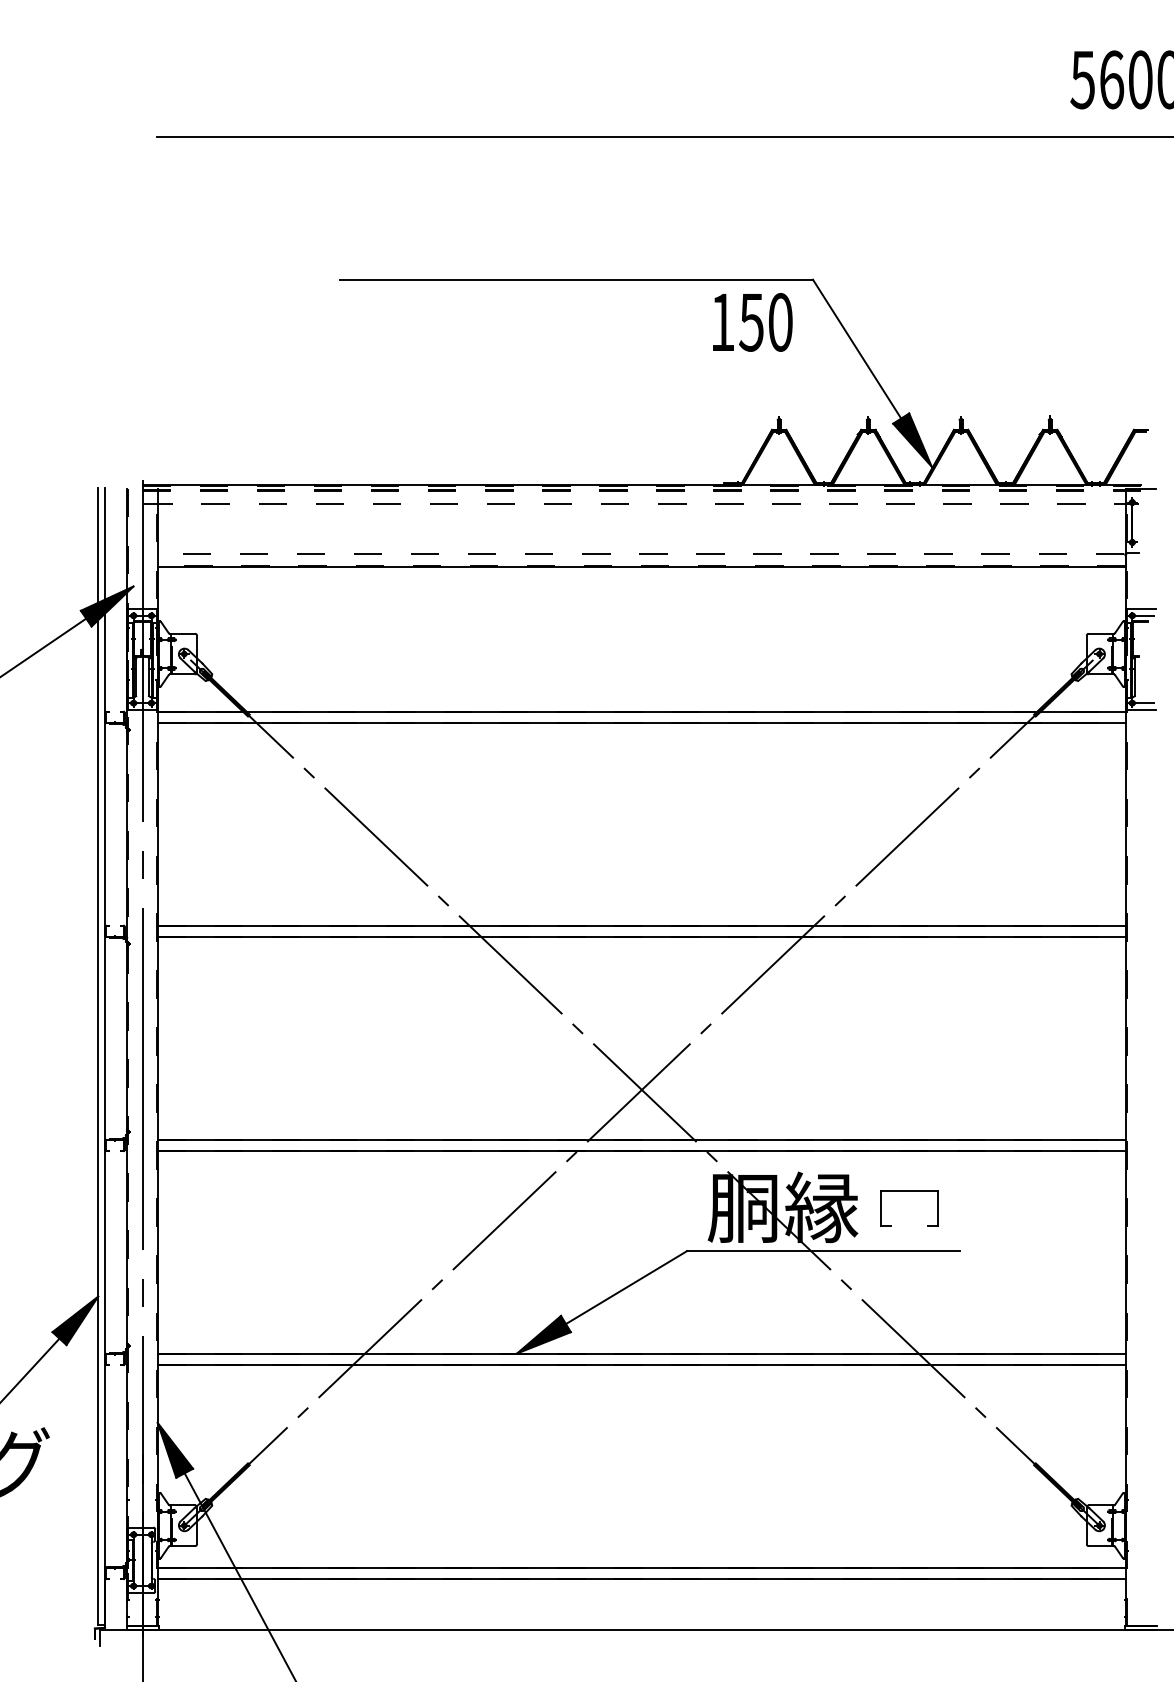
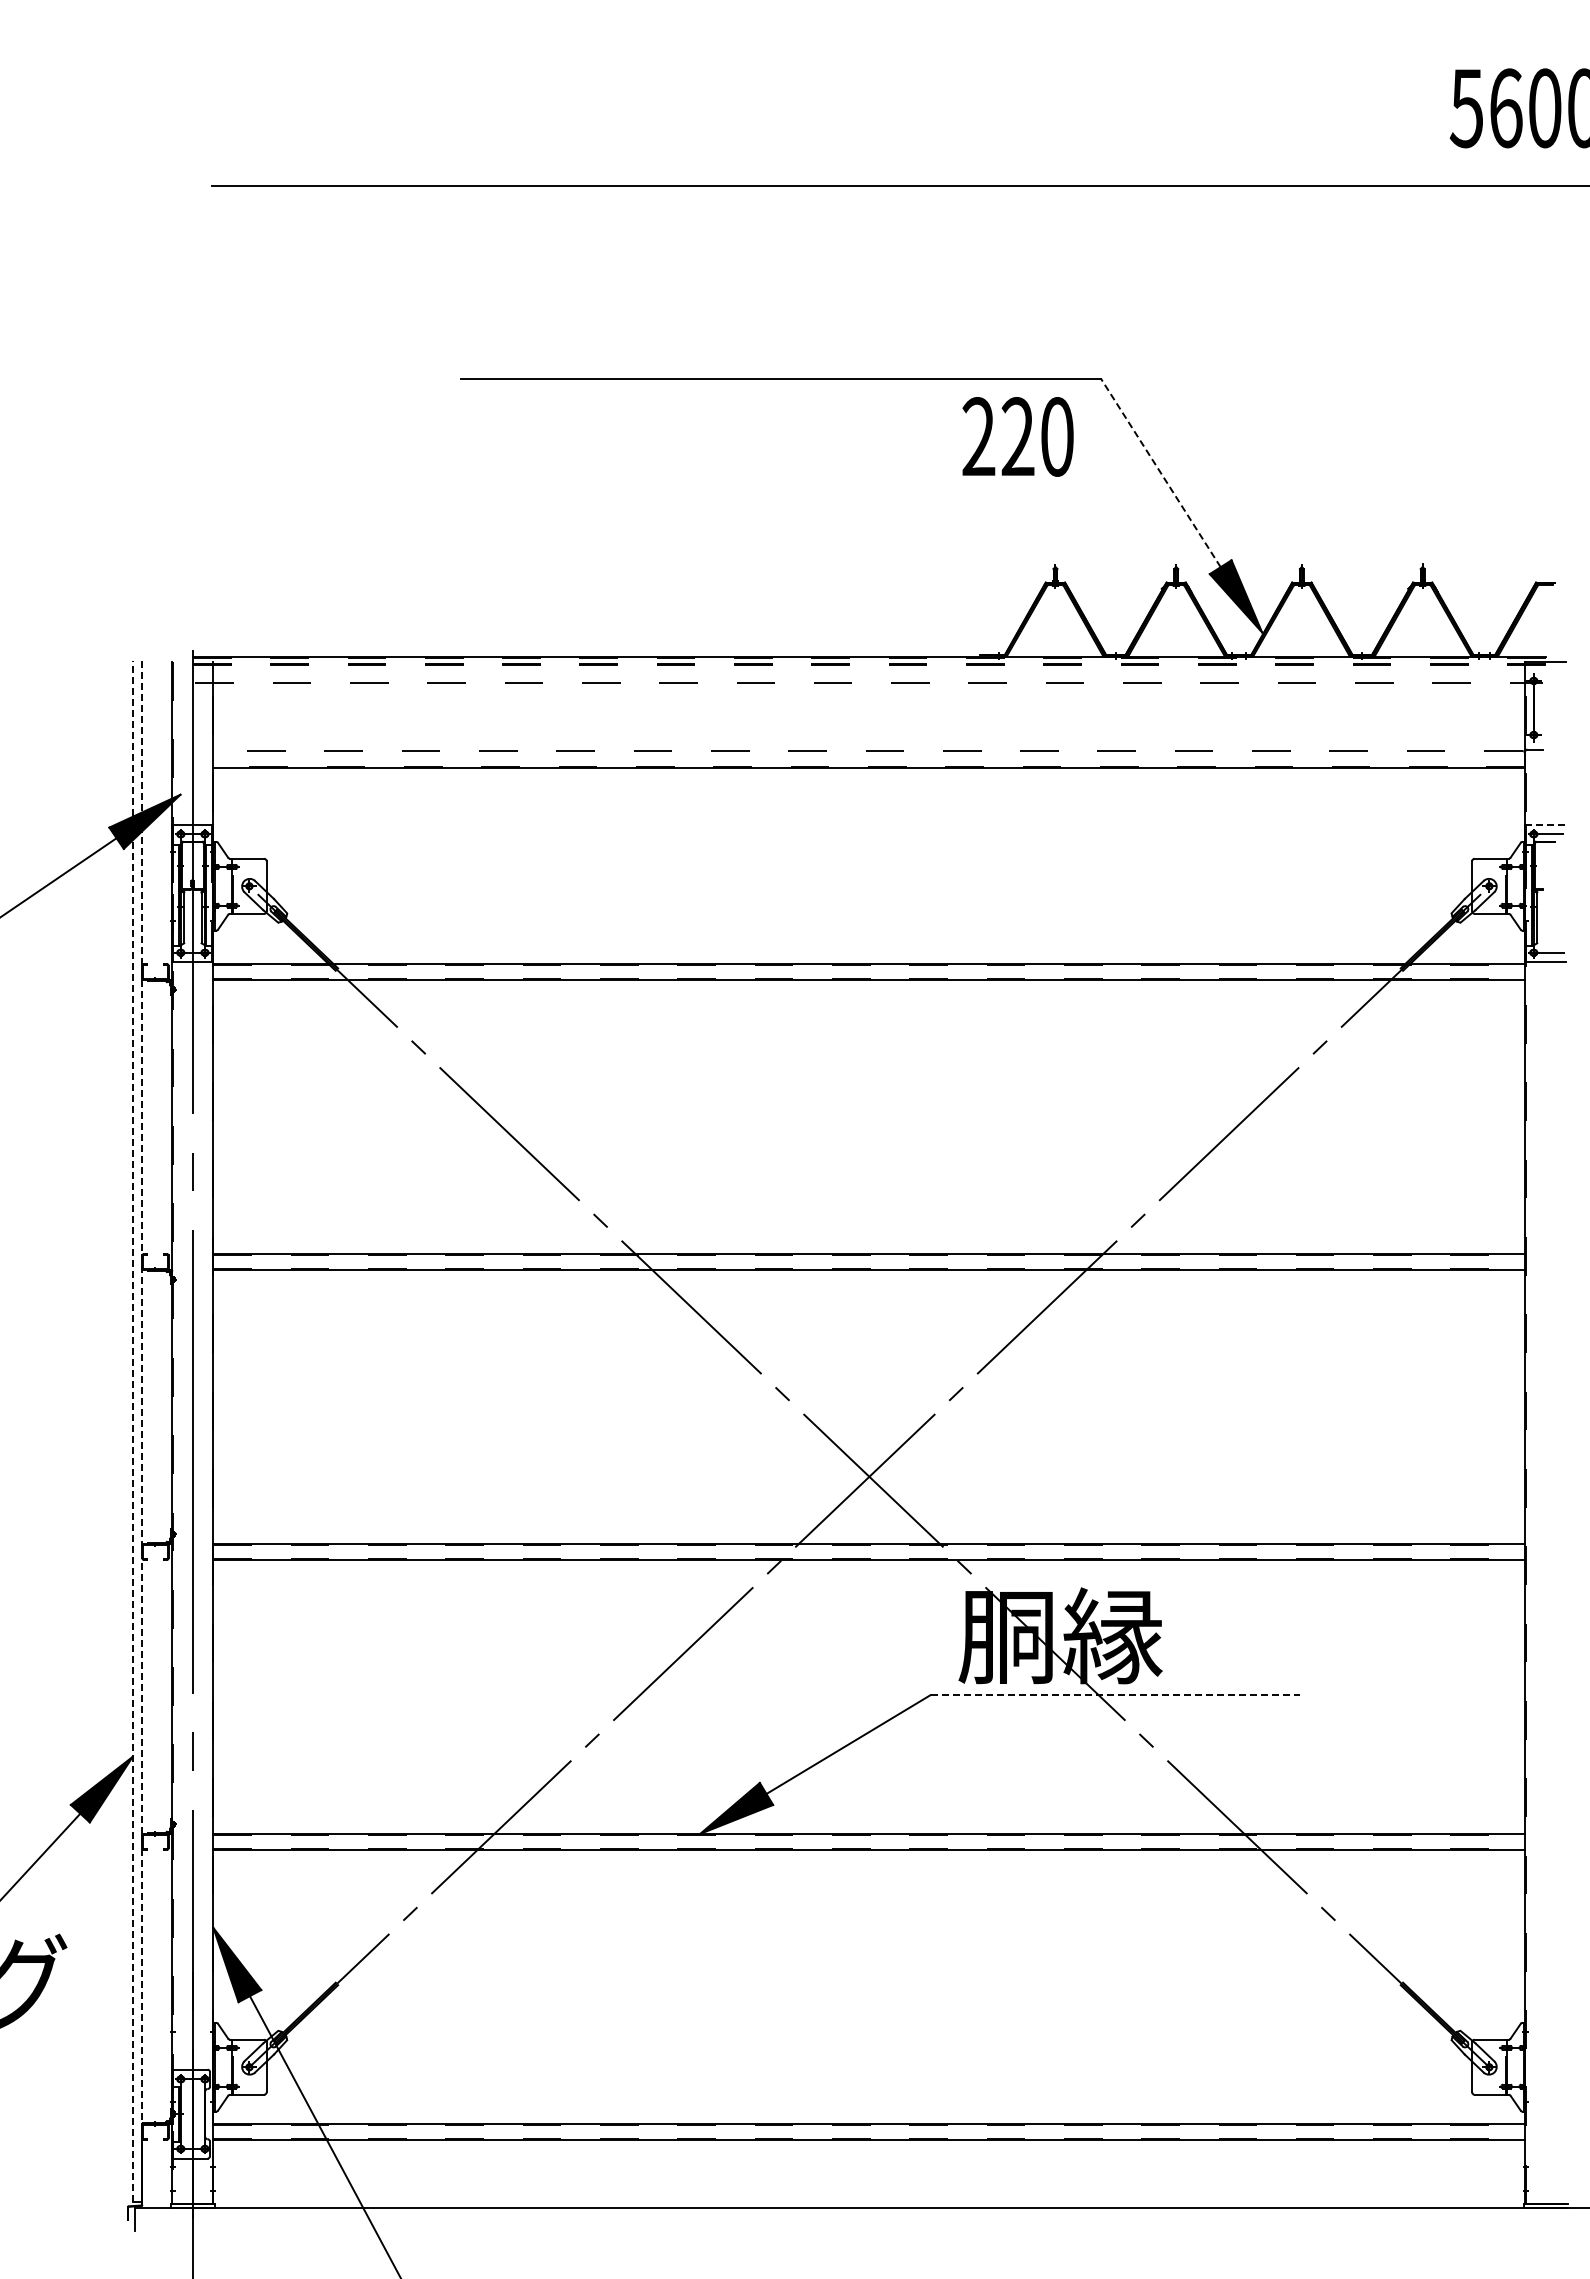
text: (737, 322) -> (998, 436), 150 -> 220
line: (856, 348) -> (1160, 472), solid -> dashed
line: (1140, 608) -> (1545, 824), solid -> dashed
line: (98, 1055) -> (132, 1430), solid -> dashed
line: (105, 1056) -> (142, 1431), solid -> dashed
part: (909, 1190) -> (1231, 1613), removed
line: (823, 1251) -> (1115, 1695), solid -> dashed

